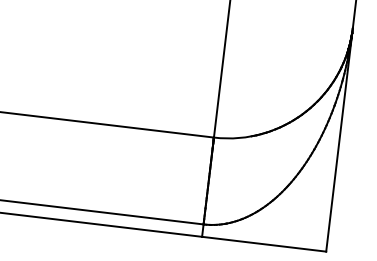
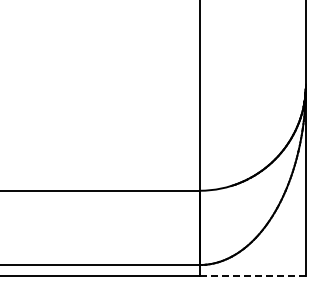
line: (263, 243) -> (252, 275), solid -> dashed

